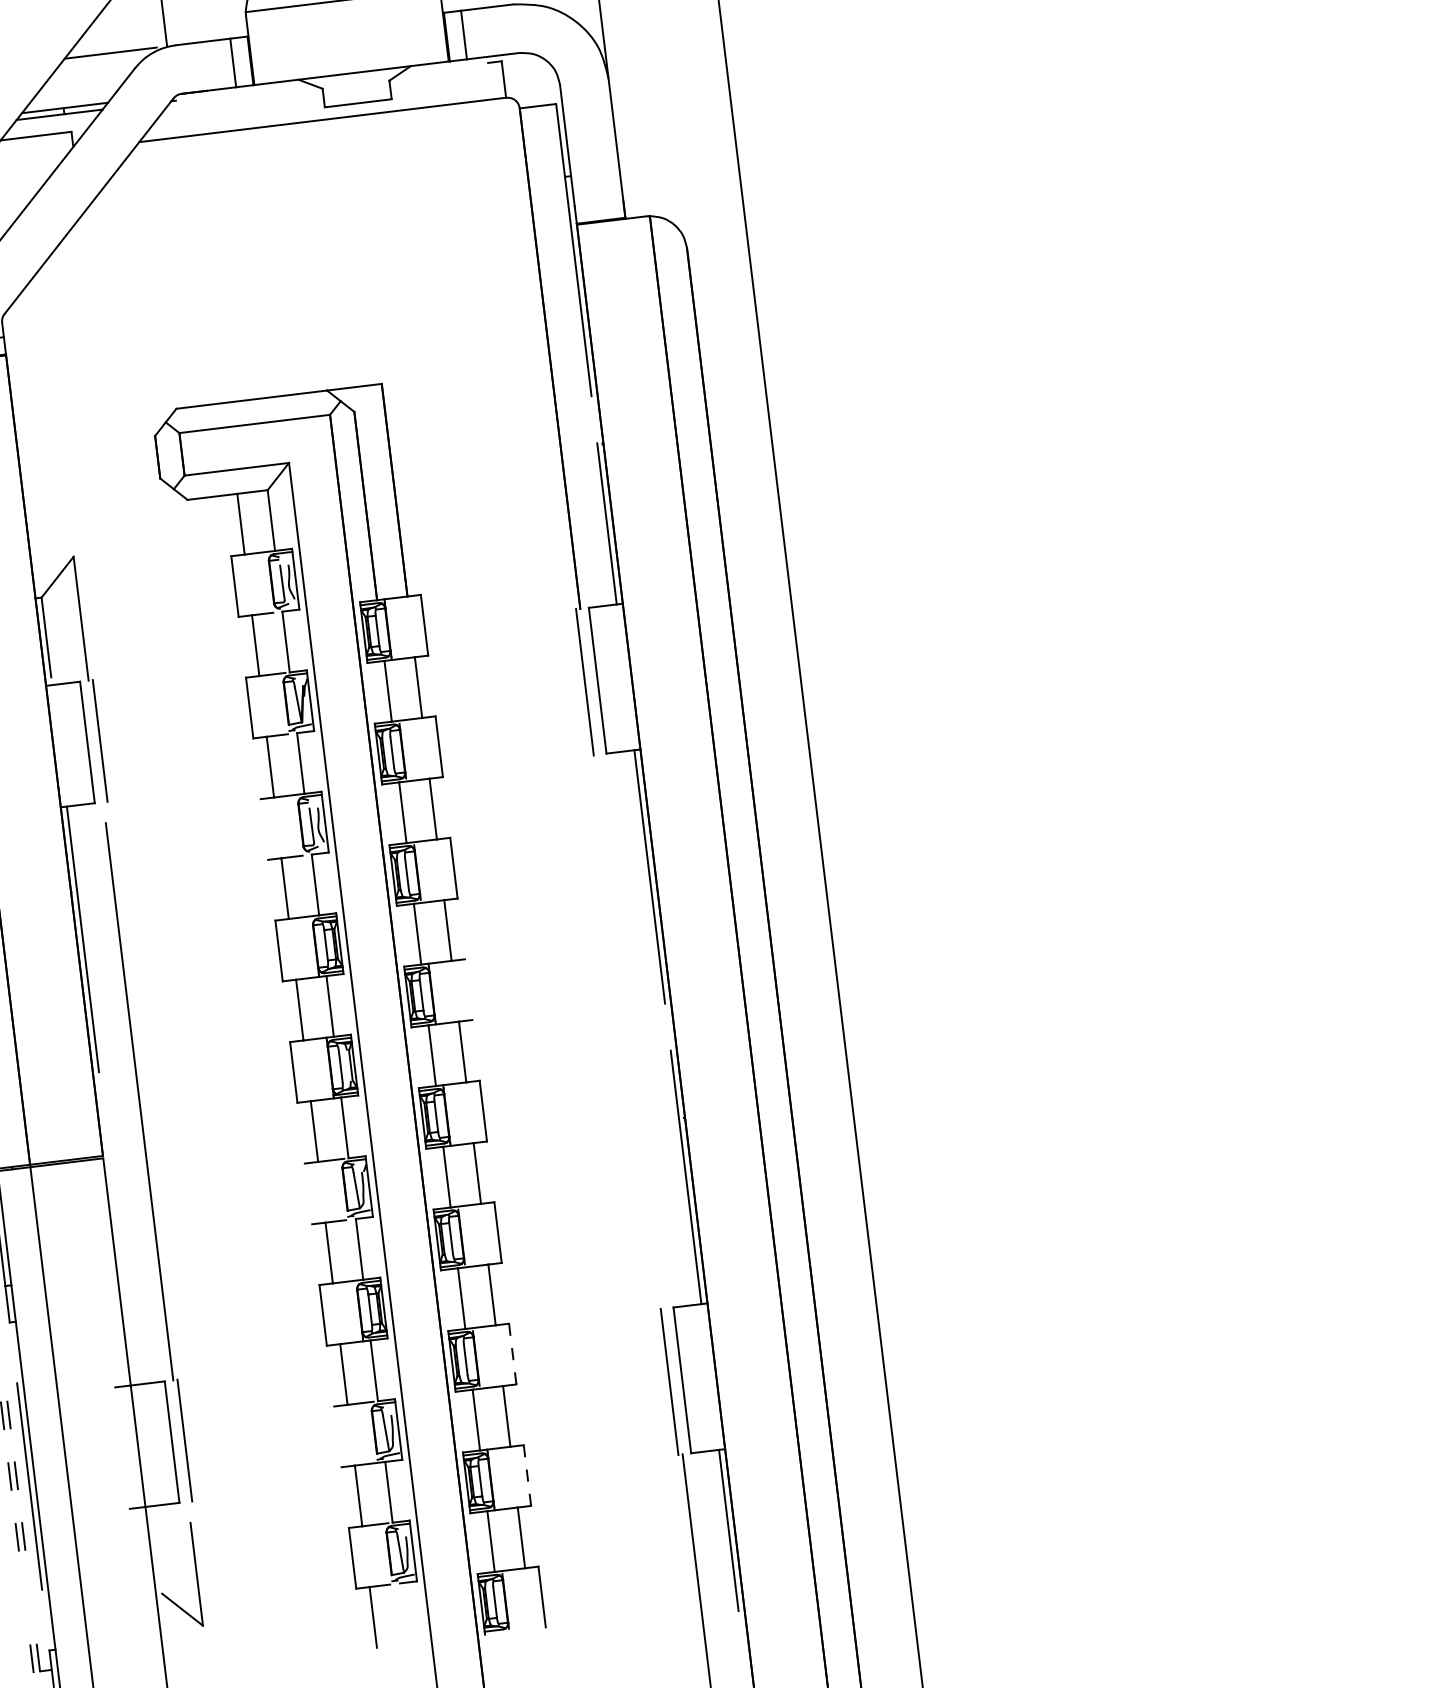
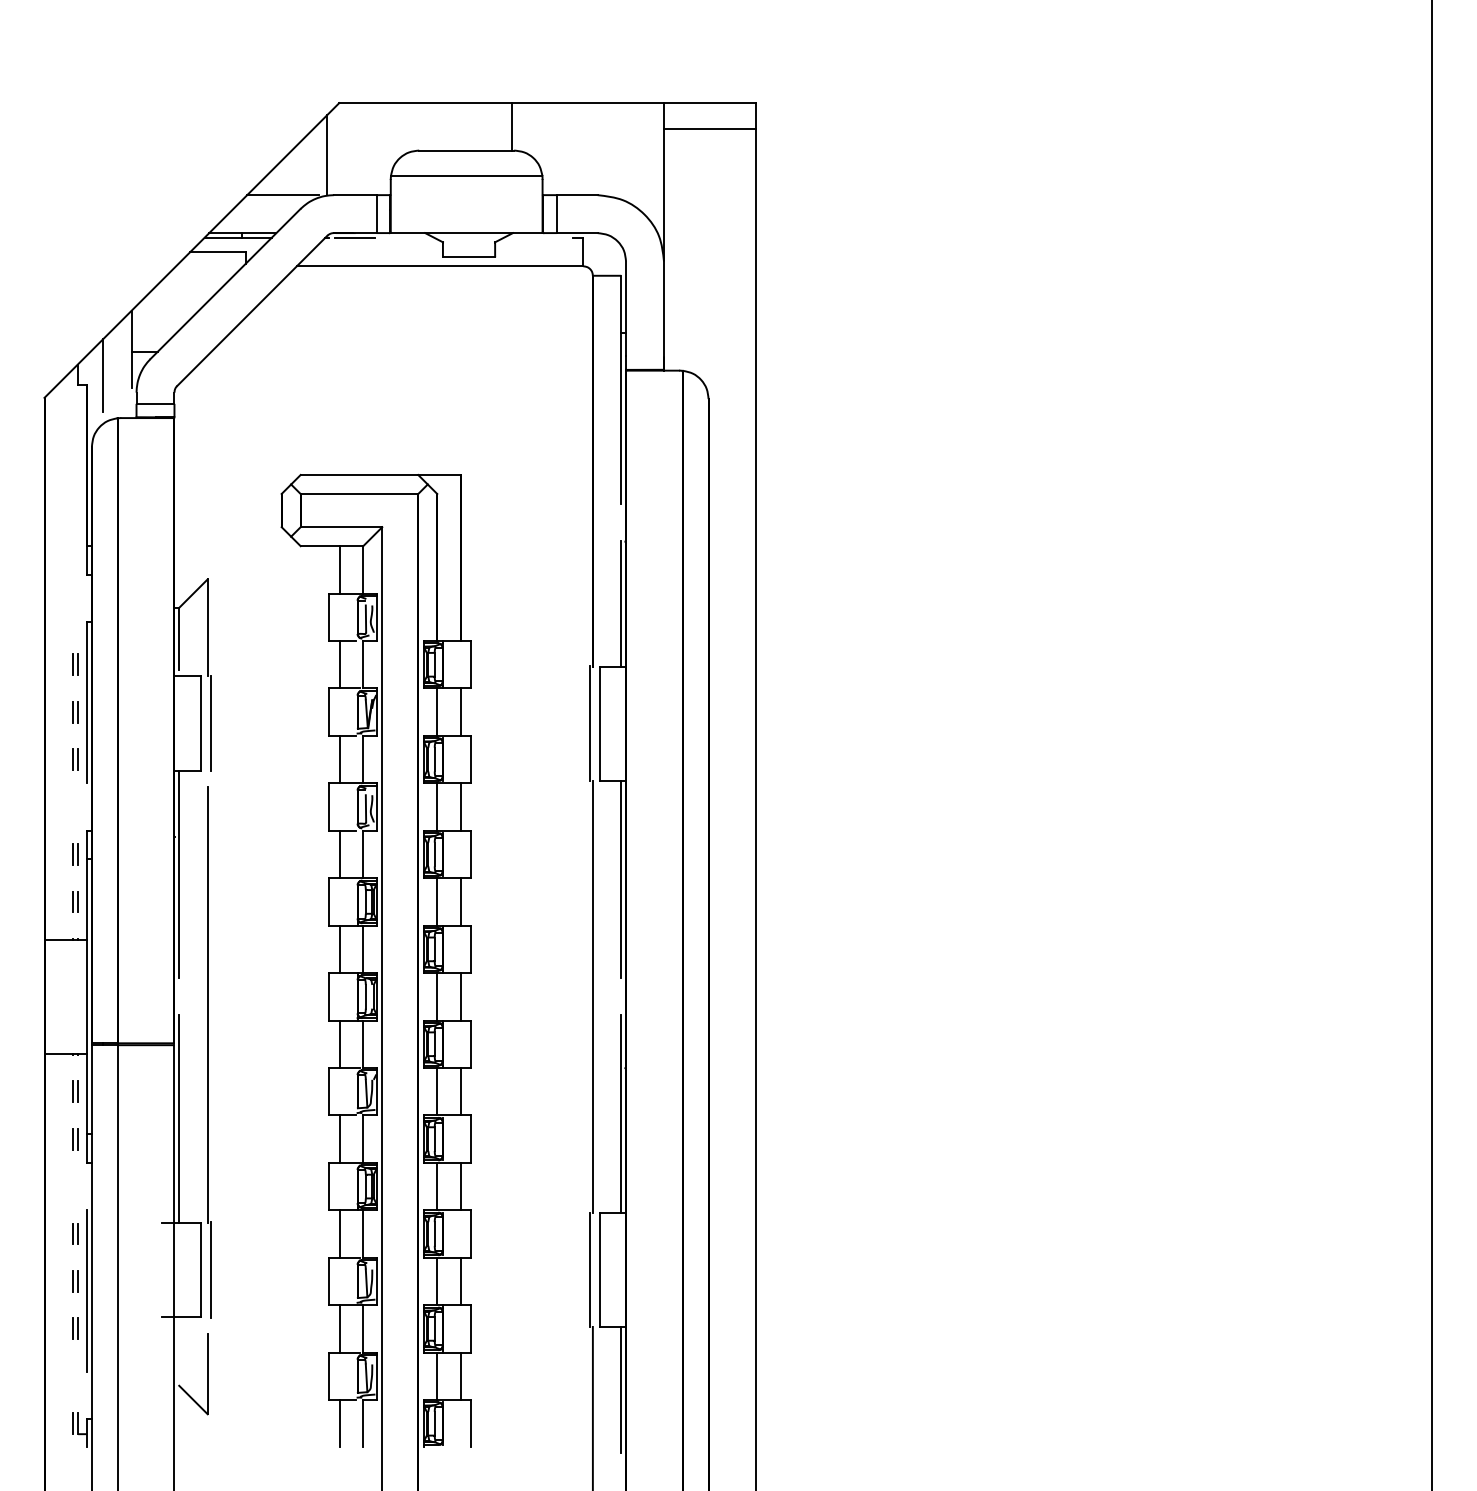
line: (208, 96) -> (354, 237), added
line: (264, 828) -> (329, 806), added
line: (468, 989) -> (471, 949), added
line: (630, 1031) -> (592, 996), added
line: (308, 1193) -> (329, 1091), added
line: (121, 1251) -> (179, 1118), added
line: (512, 1353) -> (471, 1233), dashed -> solid
line: (338, 1436) -> (329, 1281), added
line: (527, 1475) -> (471, 1328), dashed -> solid
line: (403, 1613) -> (363, 1423), added

